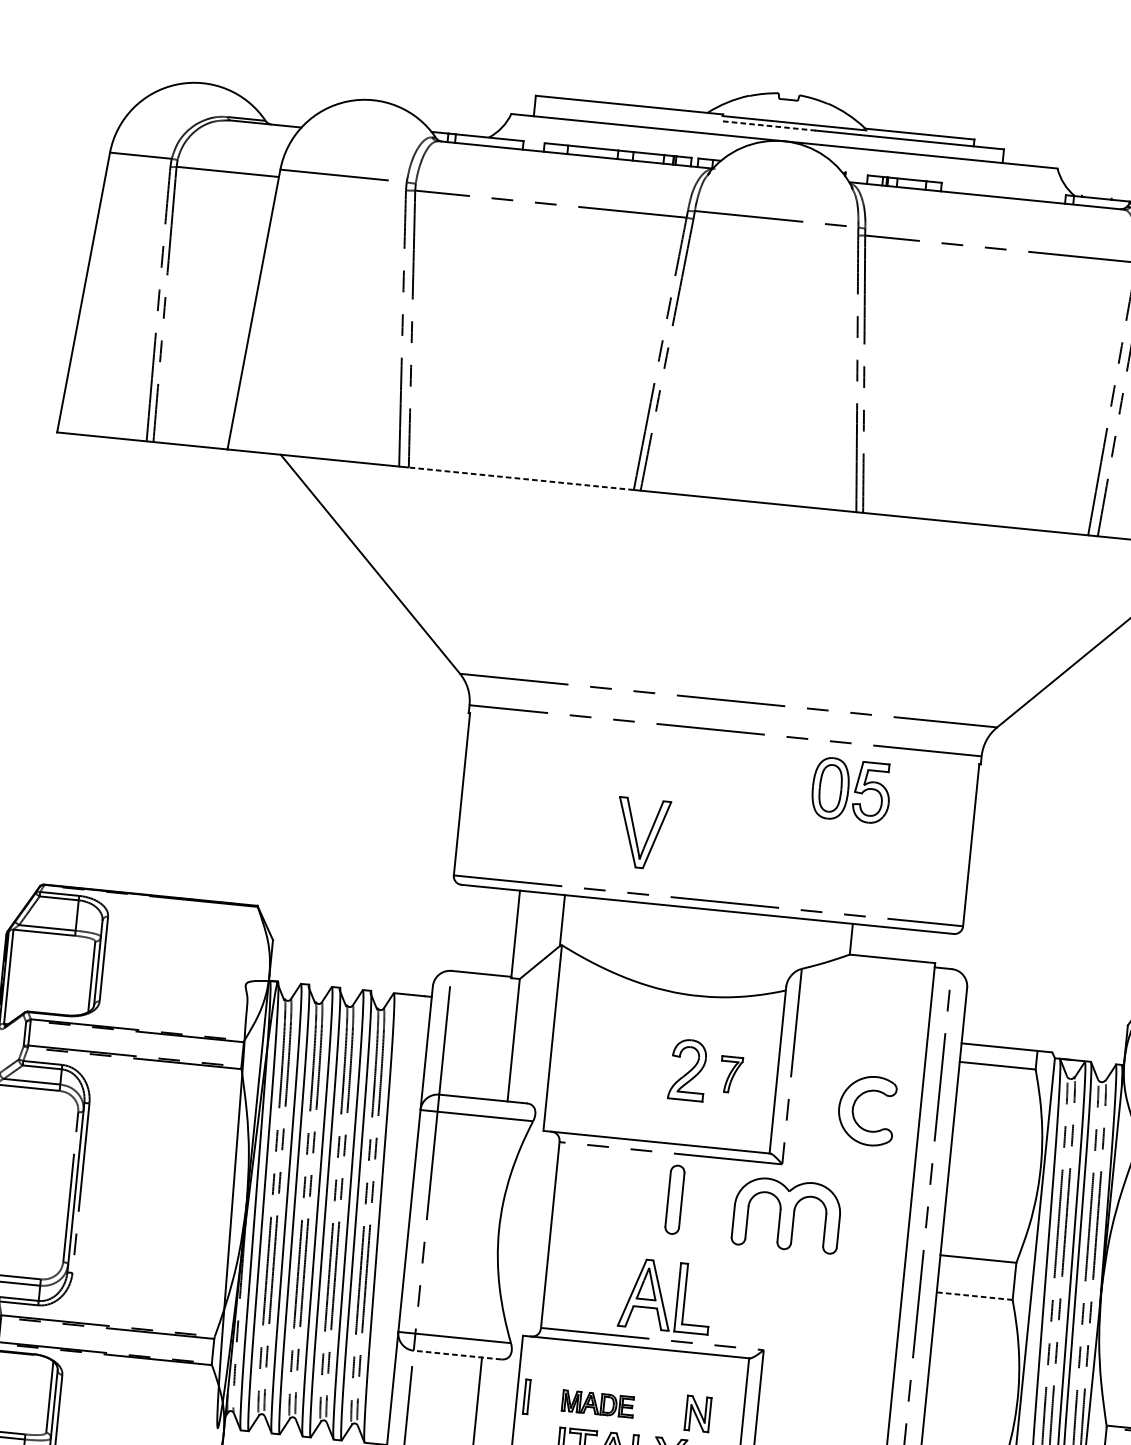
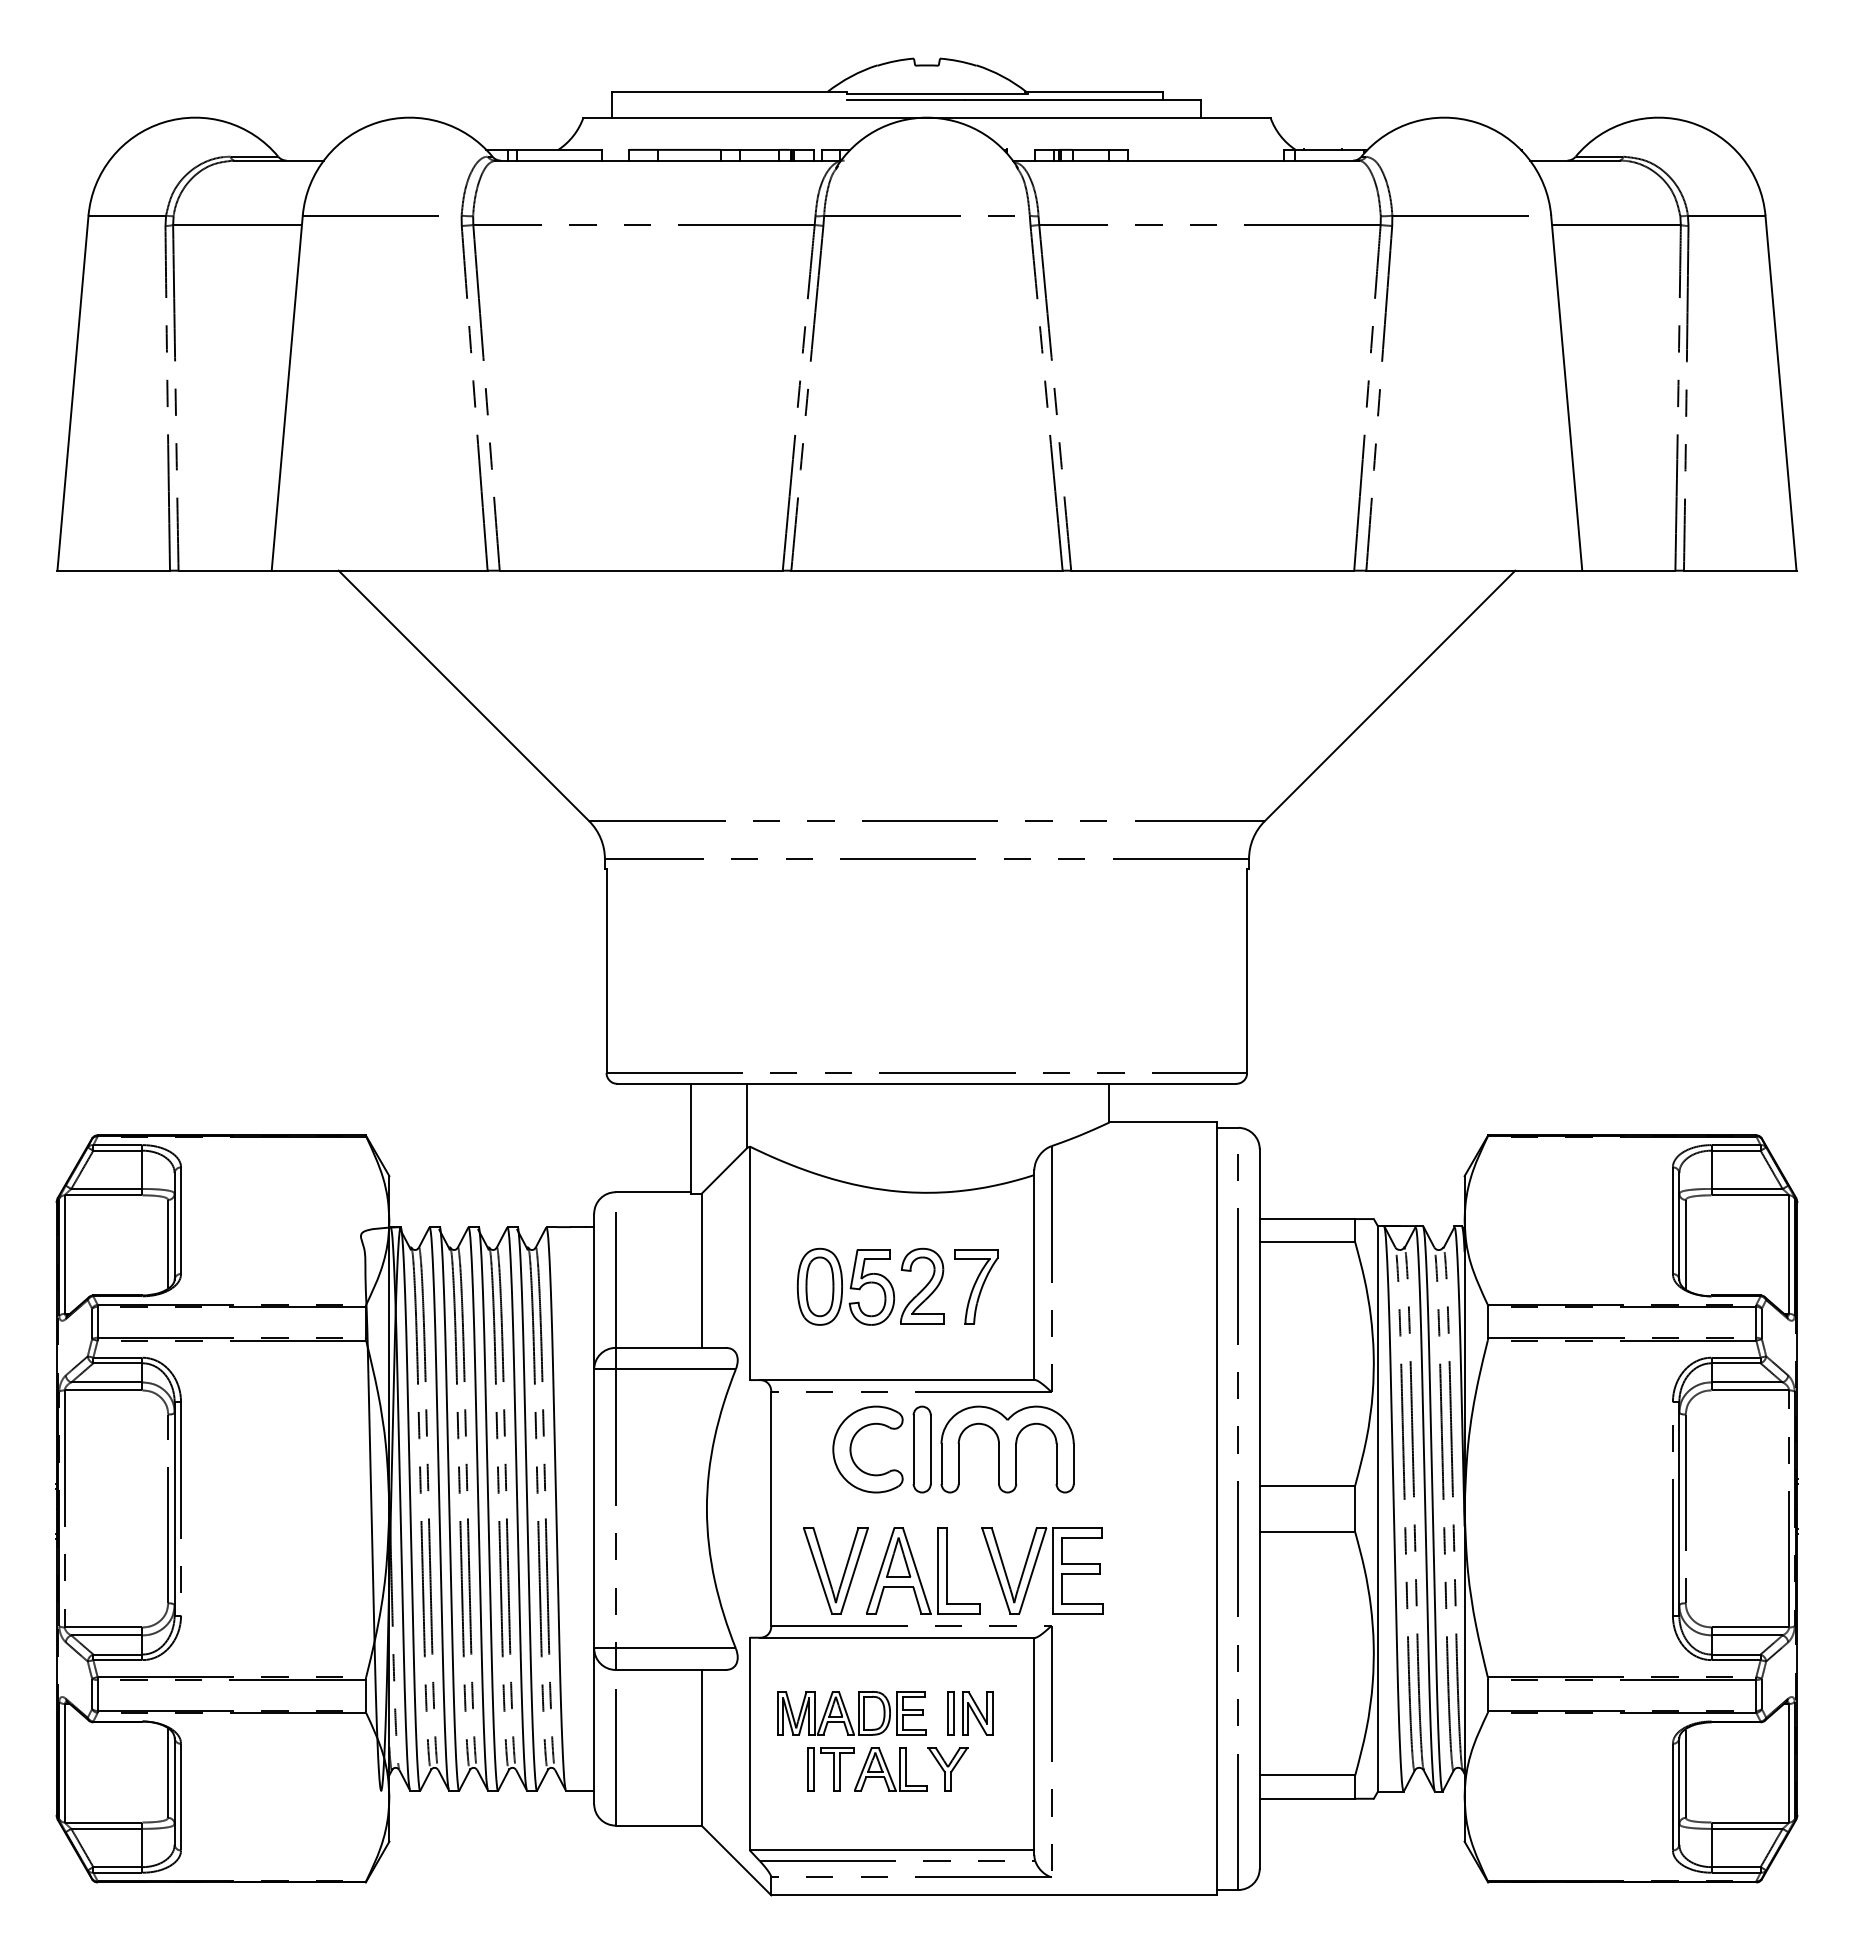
line: (769, 125) -> (906, 100), dashed -> solid
line: (521, 478) -> (641, 570), dashed -> solid
part: (850, 790) -> (845, 1286), moved
part: (636, 835) -> (828, 1573), moved
part: (731, 1074) -> (976, 1286), size x1.67
part: (853, 1109) -> (851, 1449), moved
part: (786, 1214) -> (1007, 1449), moved
line: (974, 1296) -> (1307, 1532), dashed -> solid
part: (755, 1301) -> (1035, 1566), added
line: (457, 1354) -> (670, 1669), dashed -> solid
part: (526, 1396) -> (950, 1713), moved
part: (597, 1404) -> (851, 1713), size x1.67

